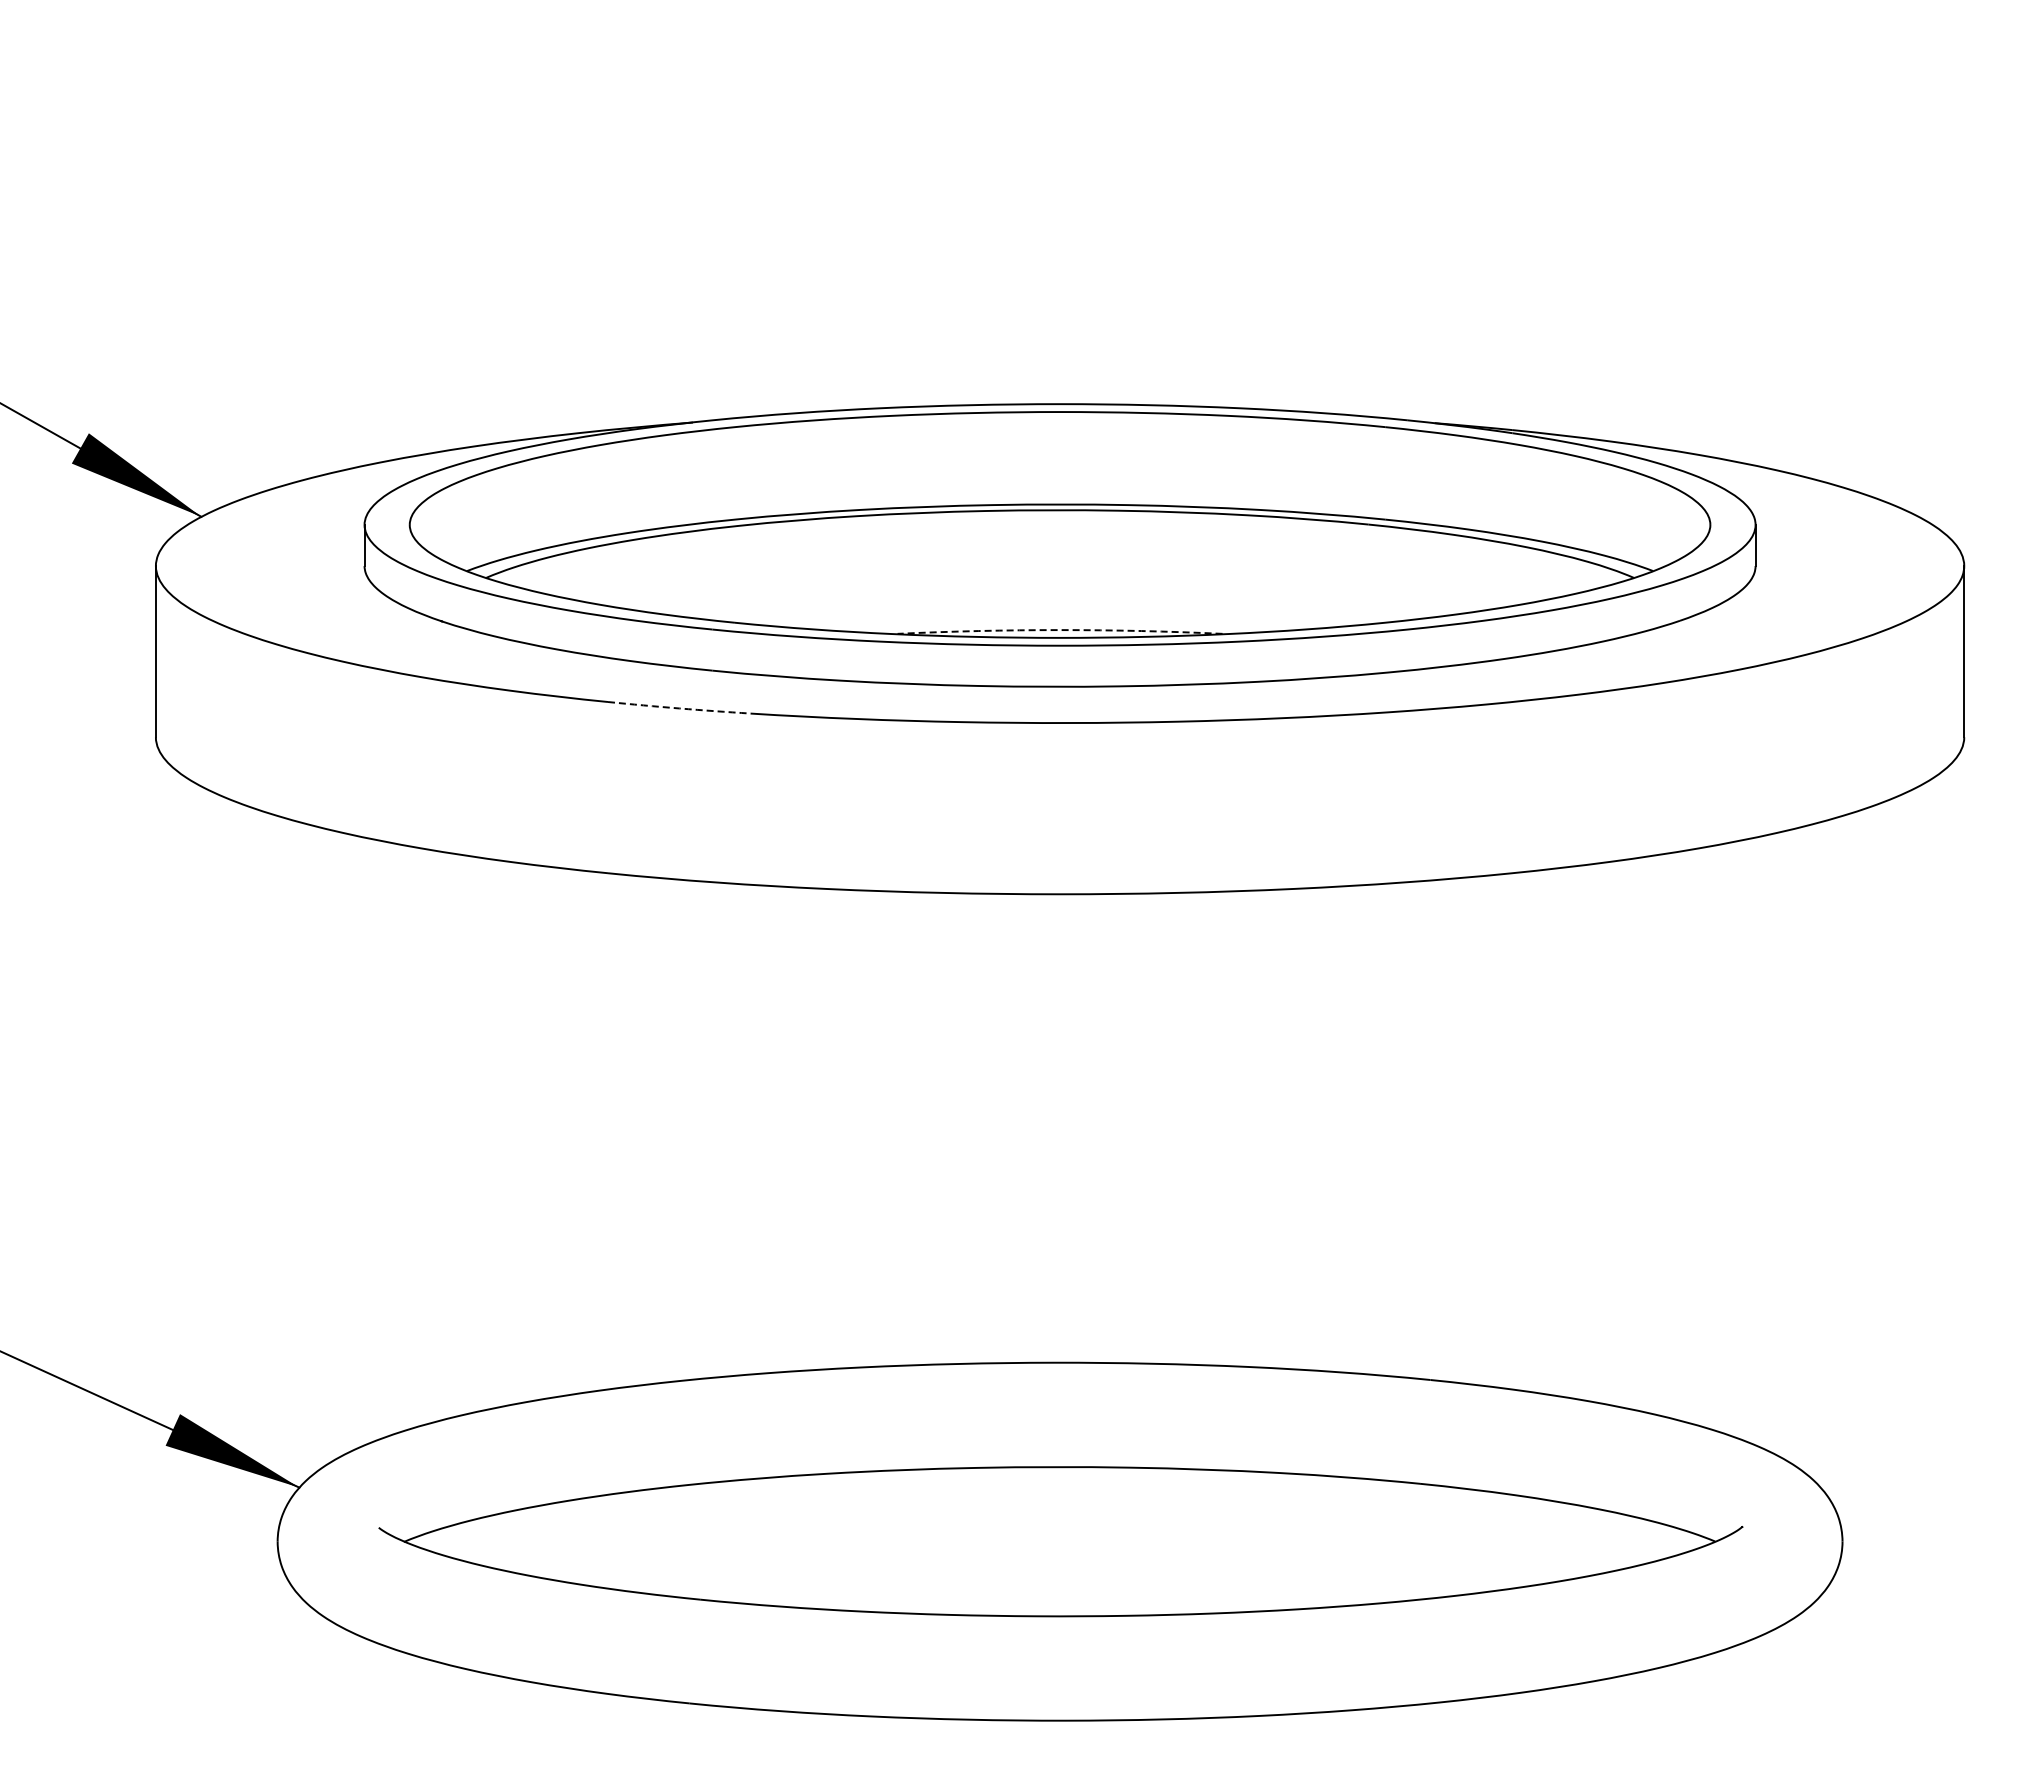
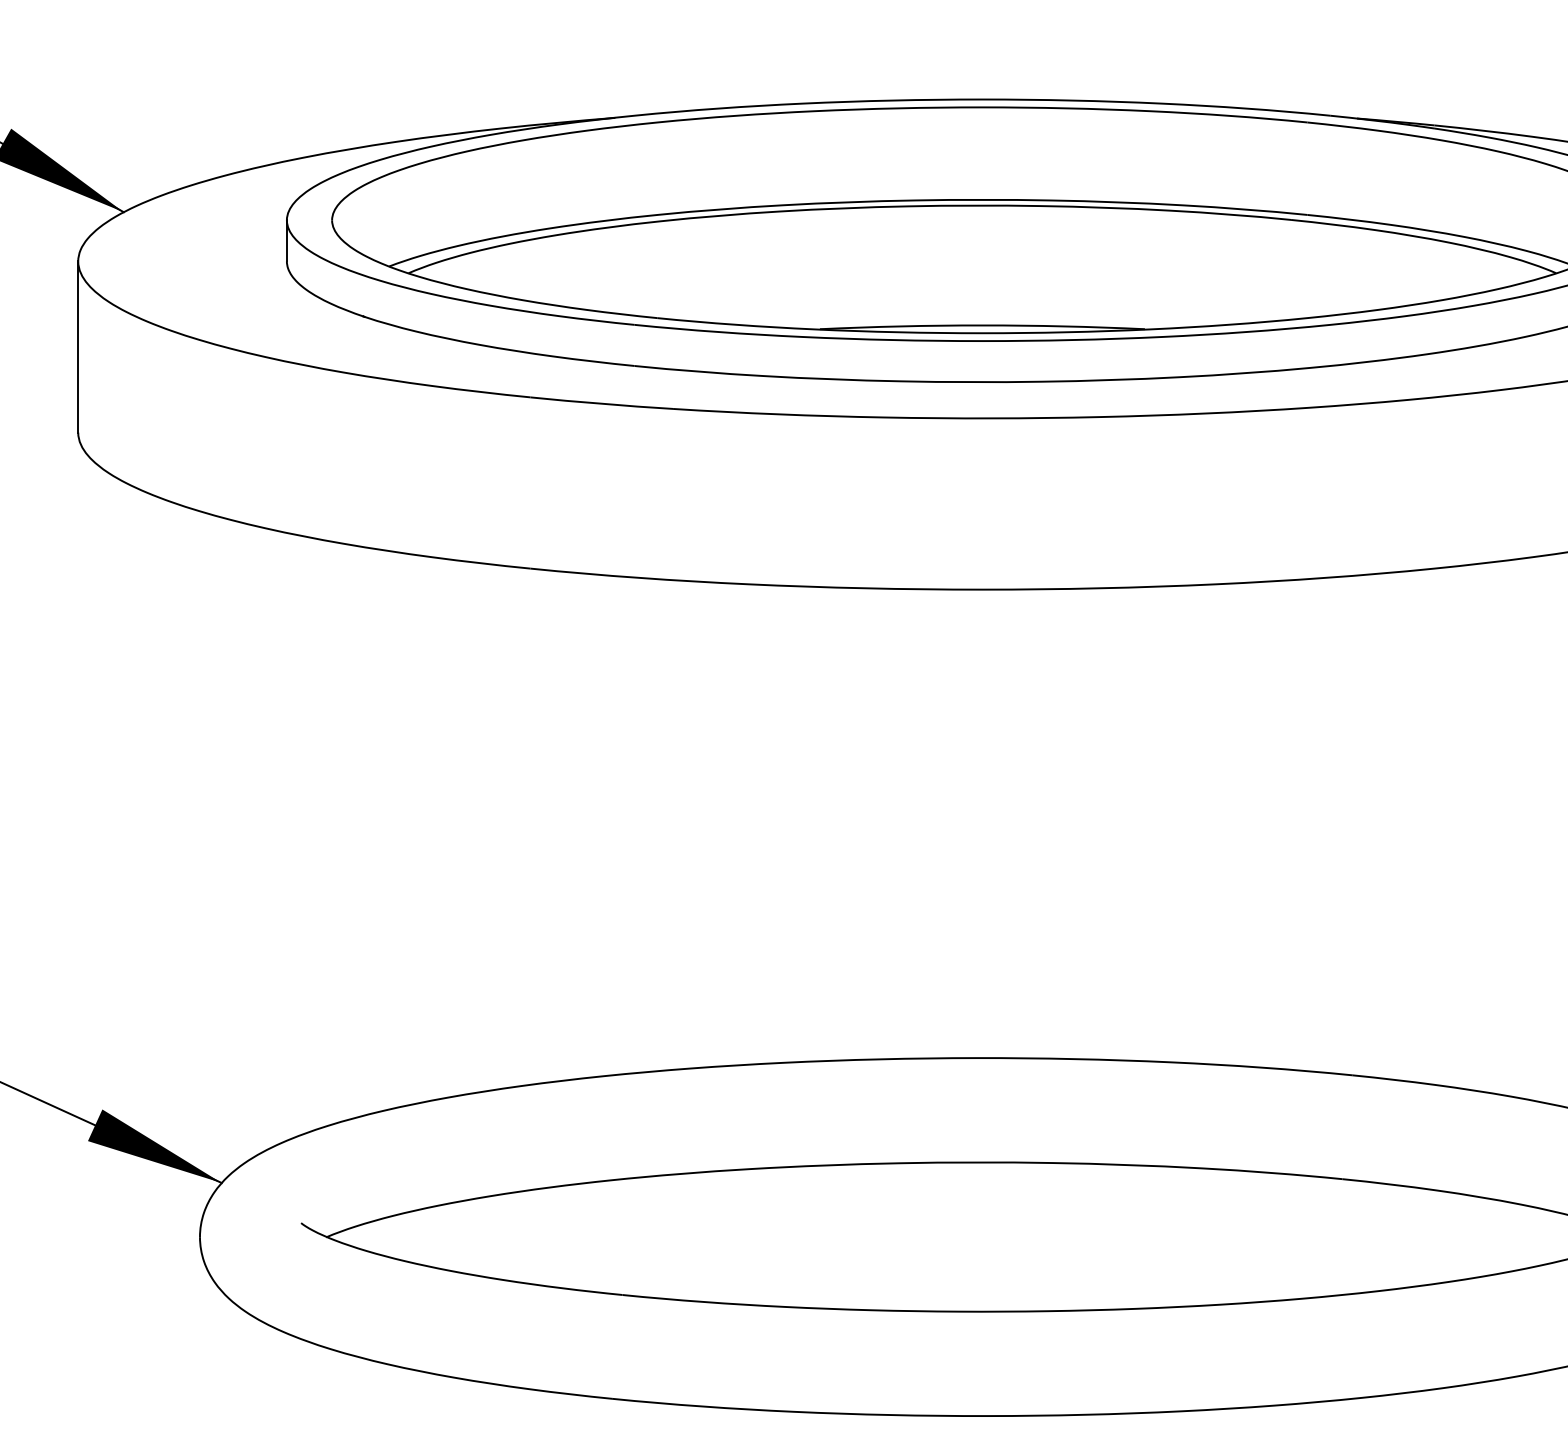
arc: (1060, 630) -> (982, 325), dashed -> solid
arc: (679, 708) -> (601, 403), dashed -> solid

